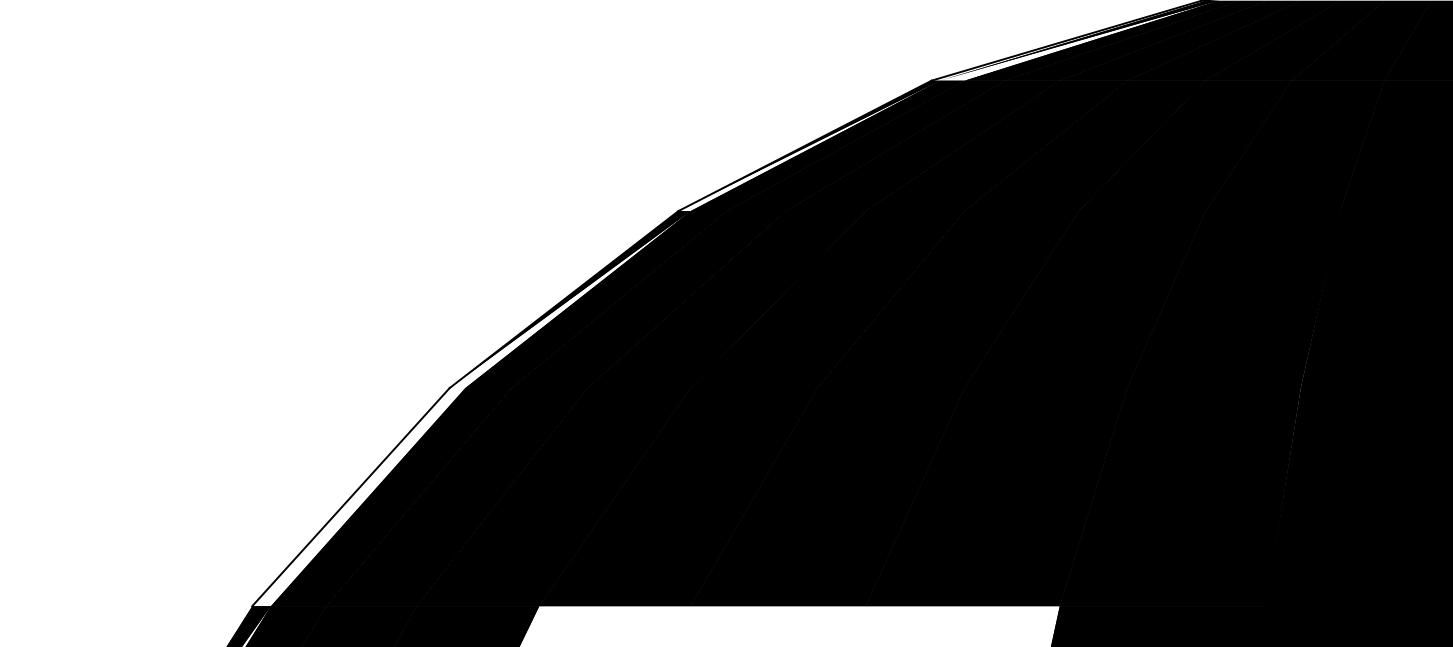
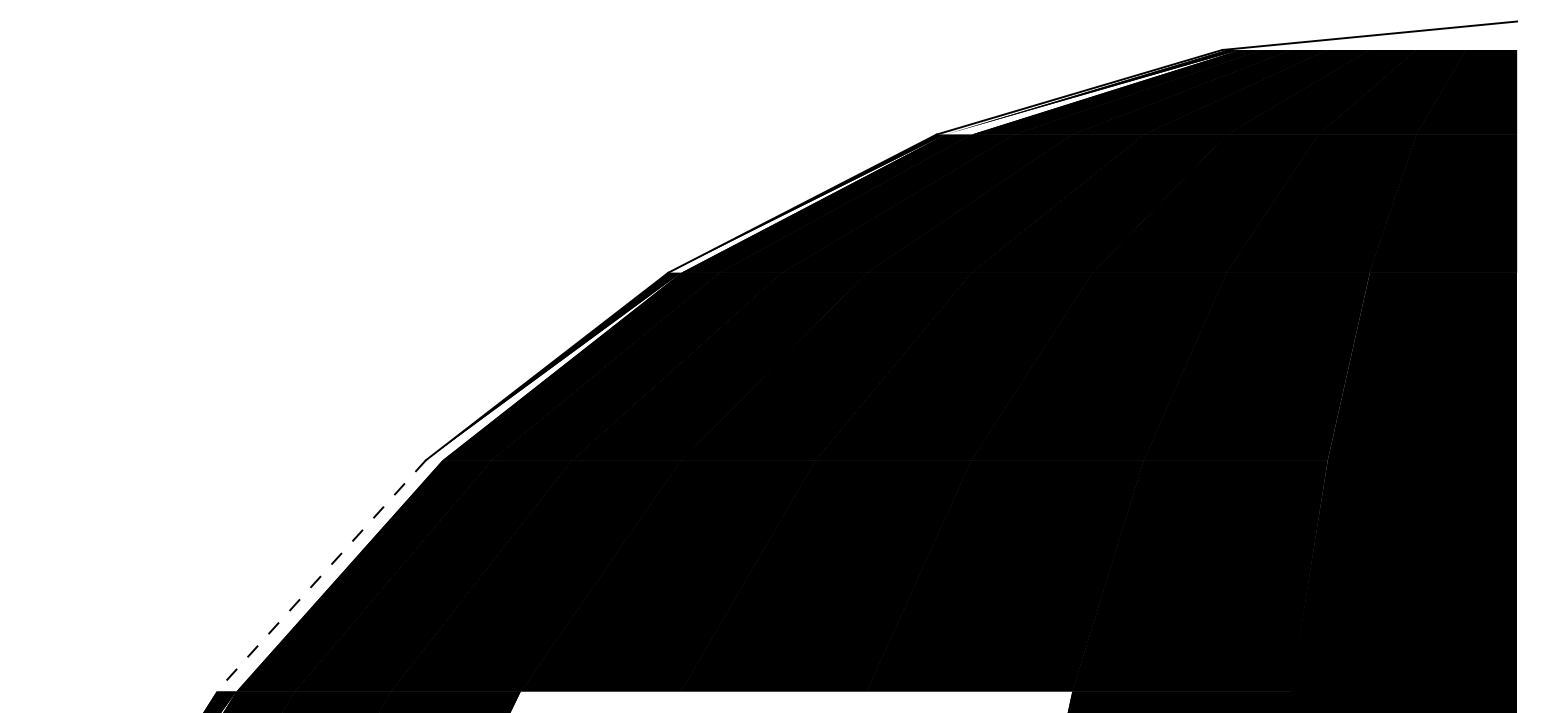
line: (351, 496) -> (321, 575), solid -> dashed

